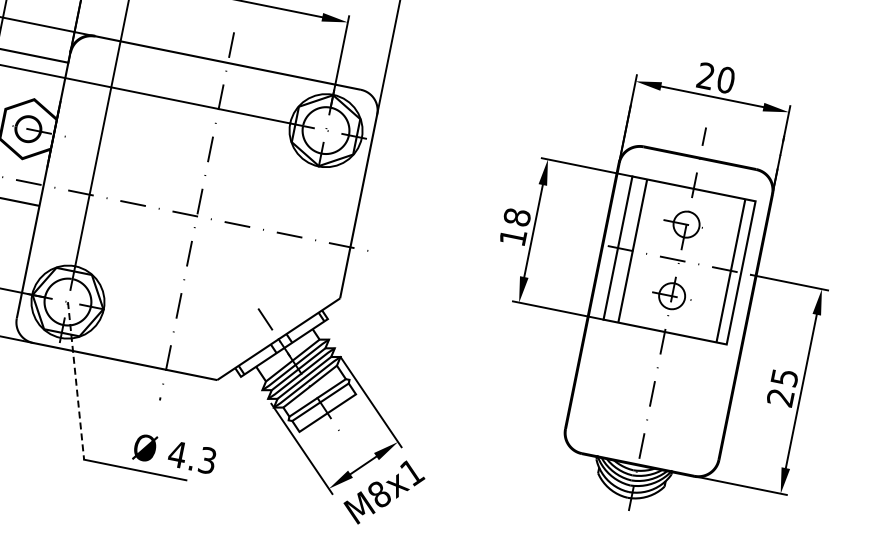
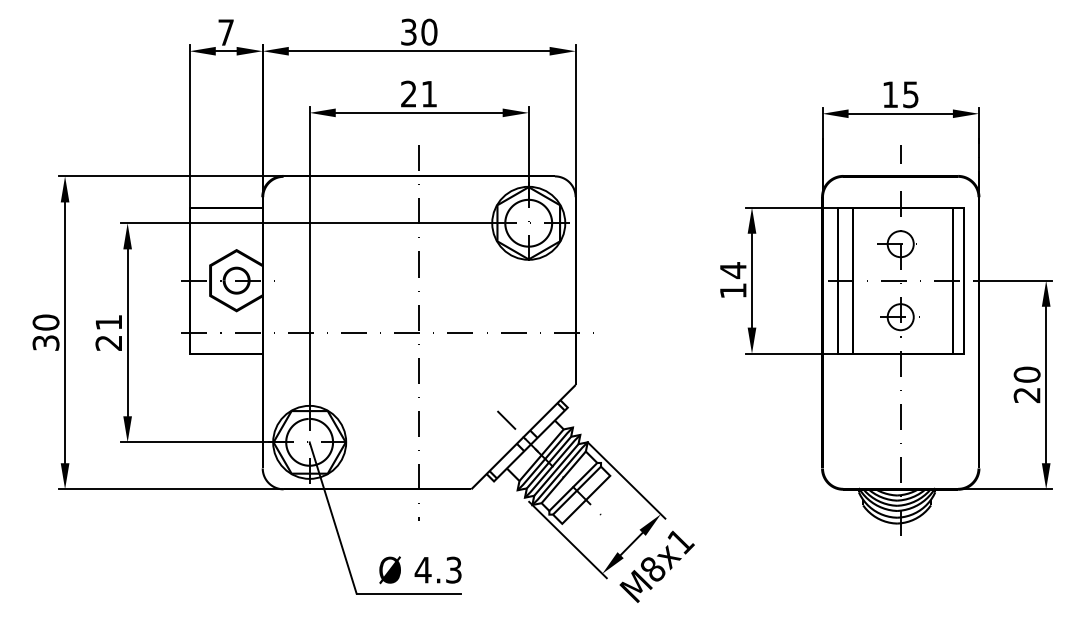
text: (715, 77) -> (900, 94), 20 -> 15
text: (516, 217) -> (732, 270), 18 -> 14
text: (784, 377) -> (1026, 374), 25 -> 20
line: (76, 381) -> (333, 518), dashed -> solid
text: (174, 454) -> (420, 570), moved

